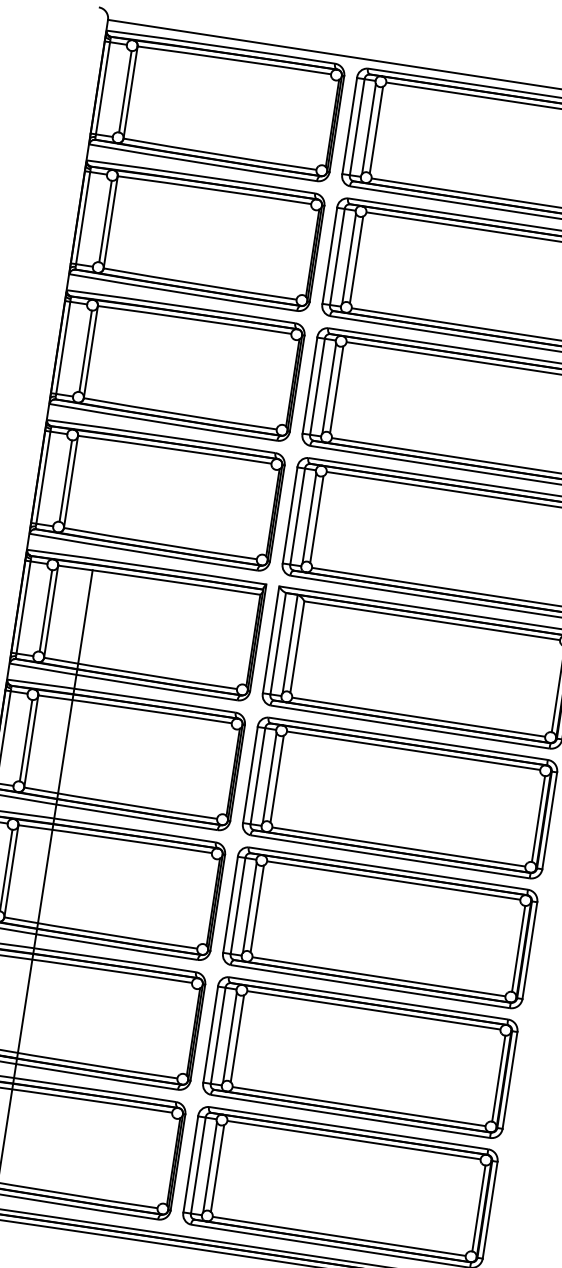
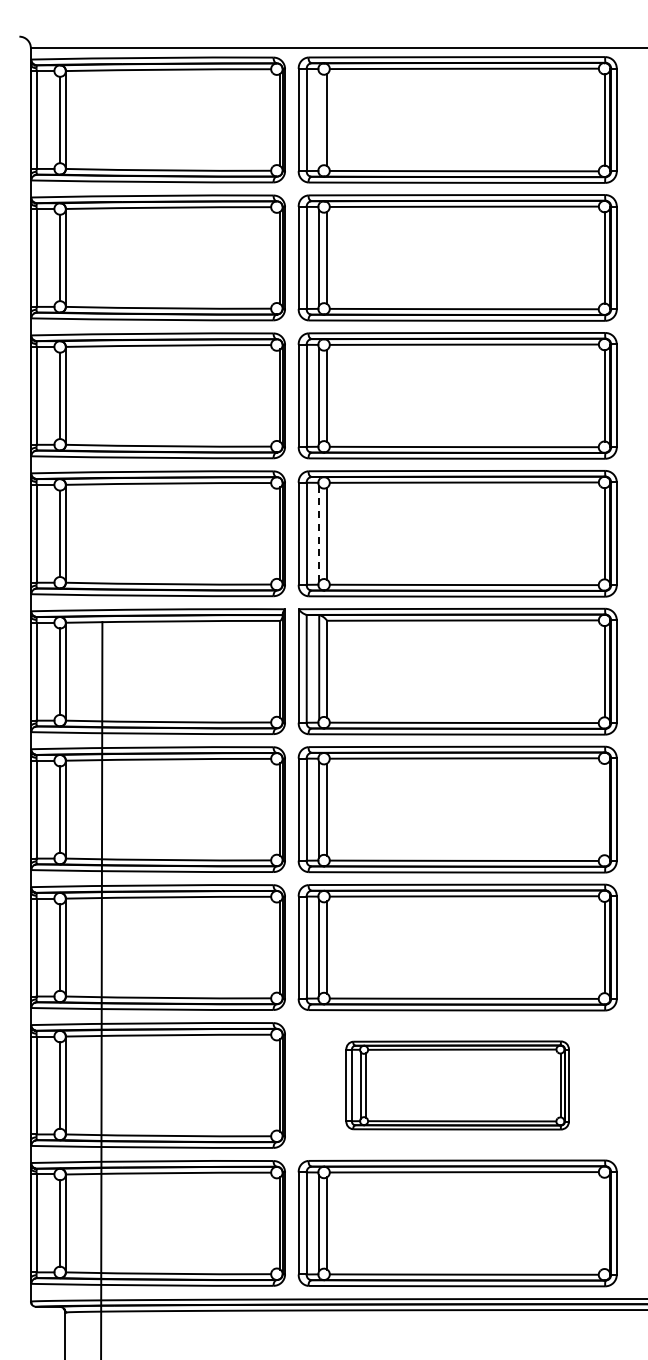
line: (369, 128) -> (319, 119), removed
line: (309, 518) -> (319, 533), solid -> dashed
line: (538, 818) -> (604, 809), removed
part: (360, 1057) -> (457, 1085), size x0.7
line: (478, 1208) -> (604, 1223), removed

